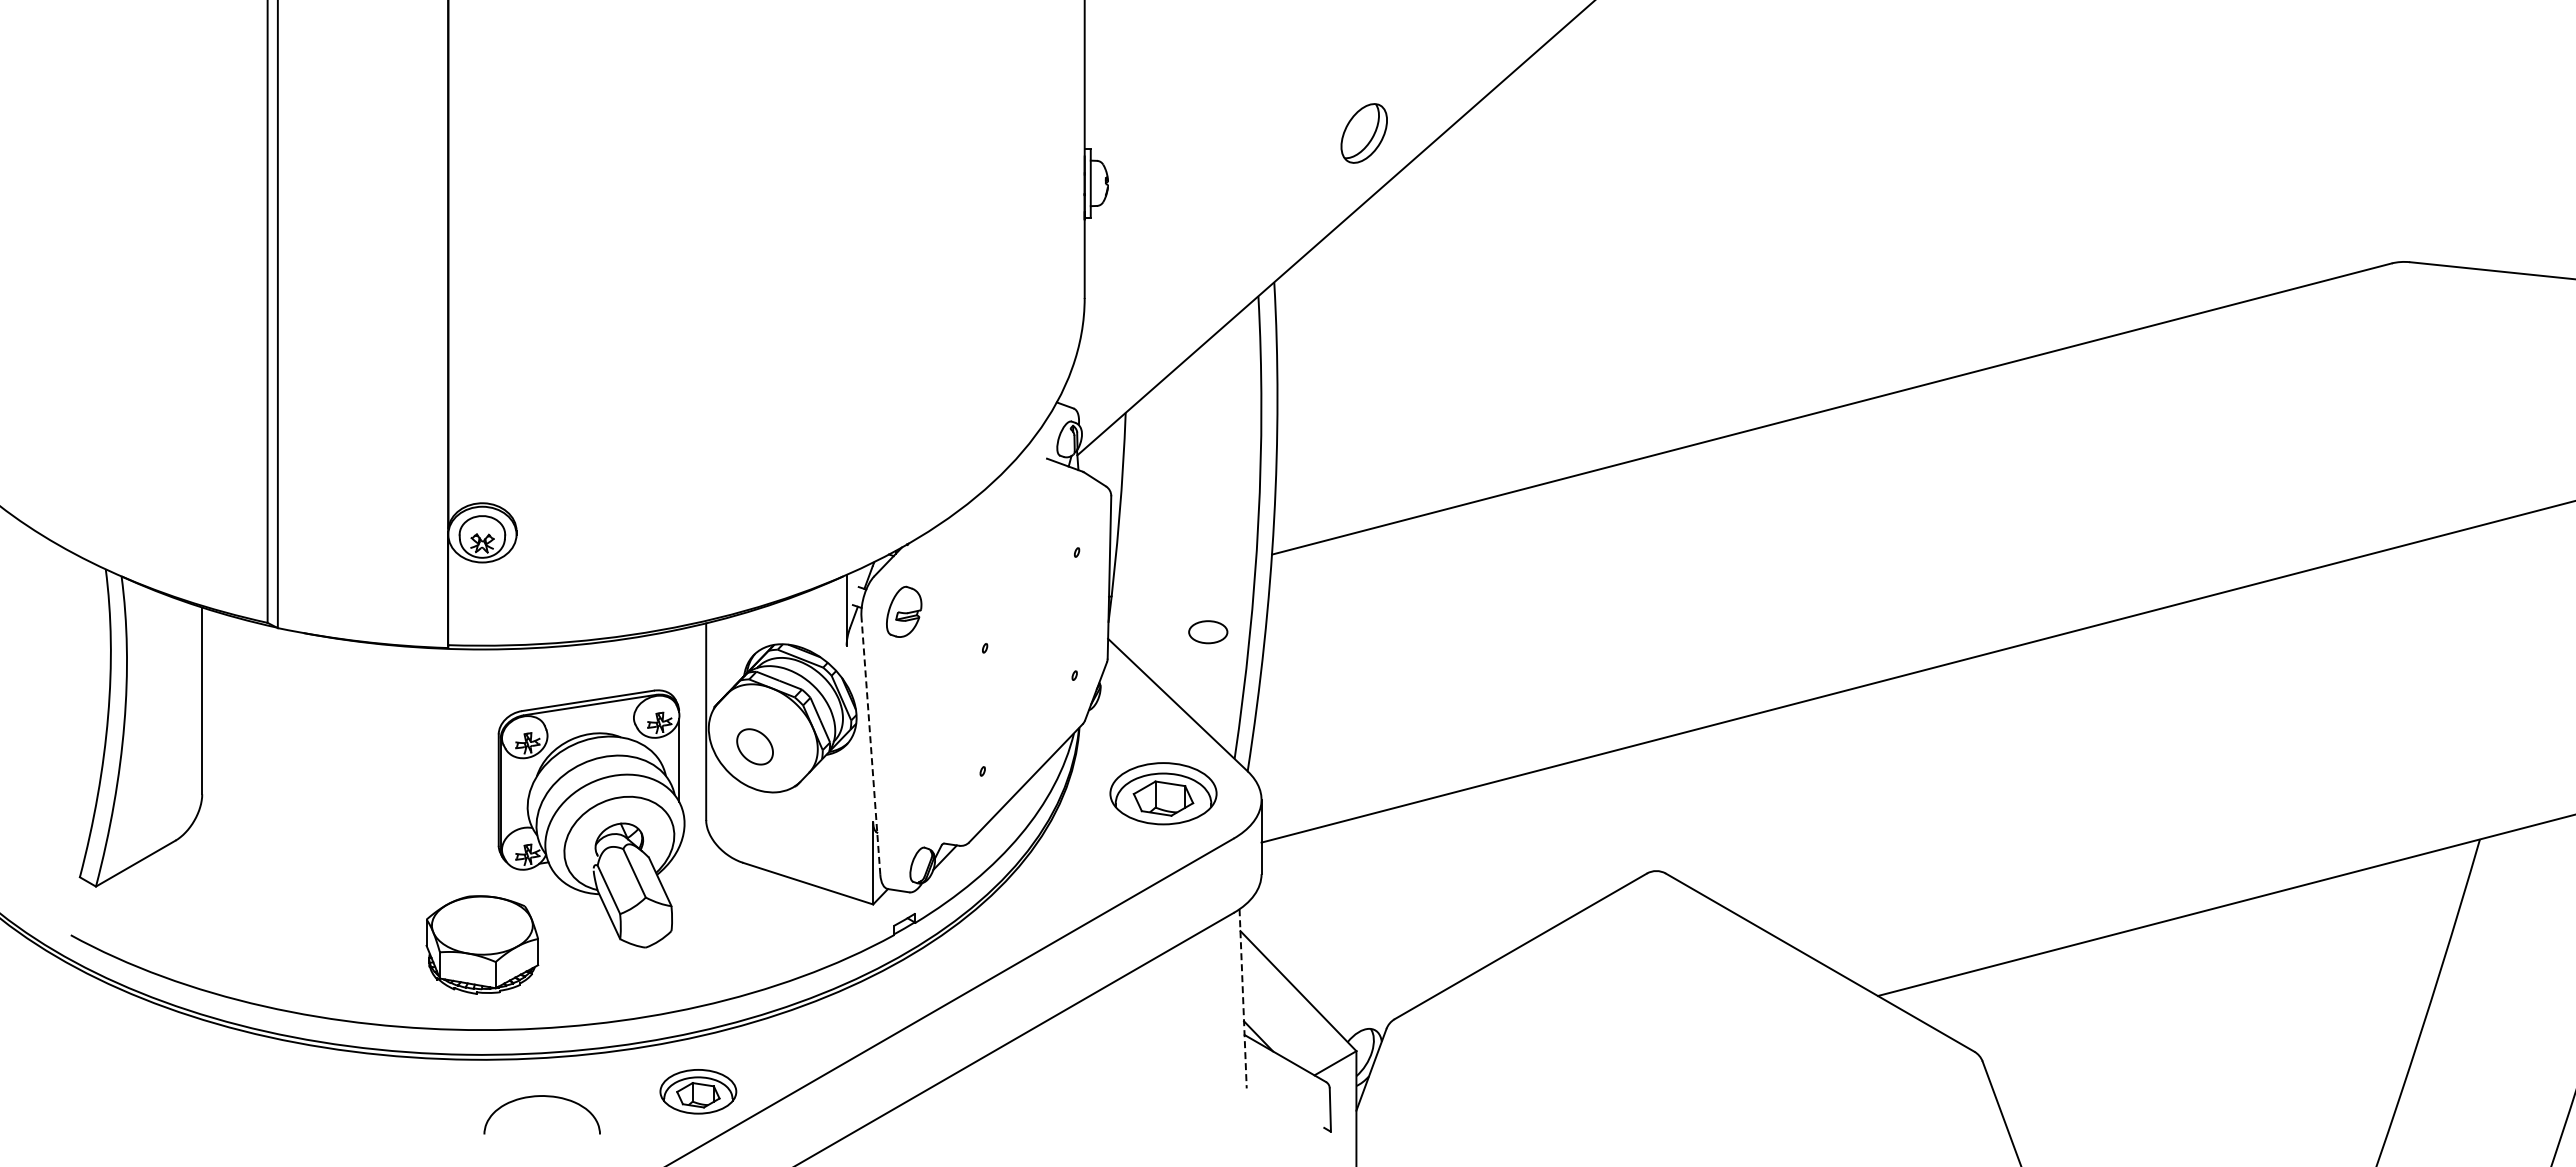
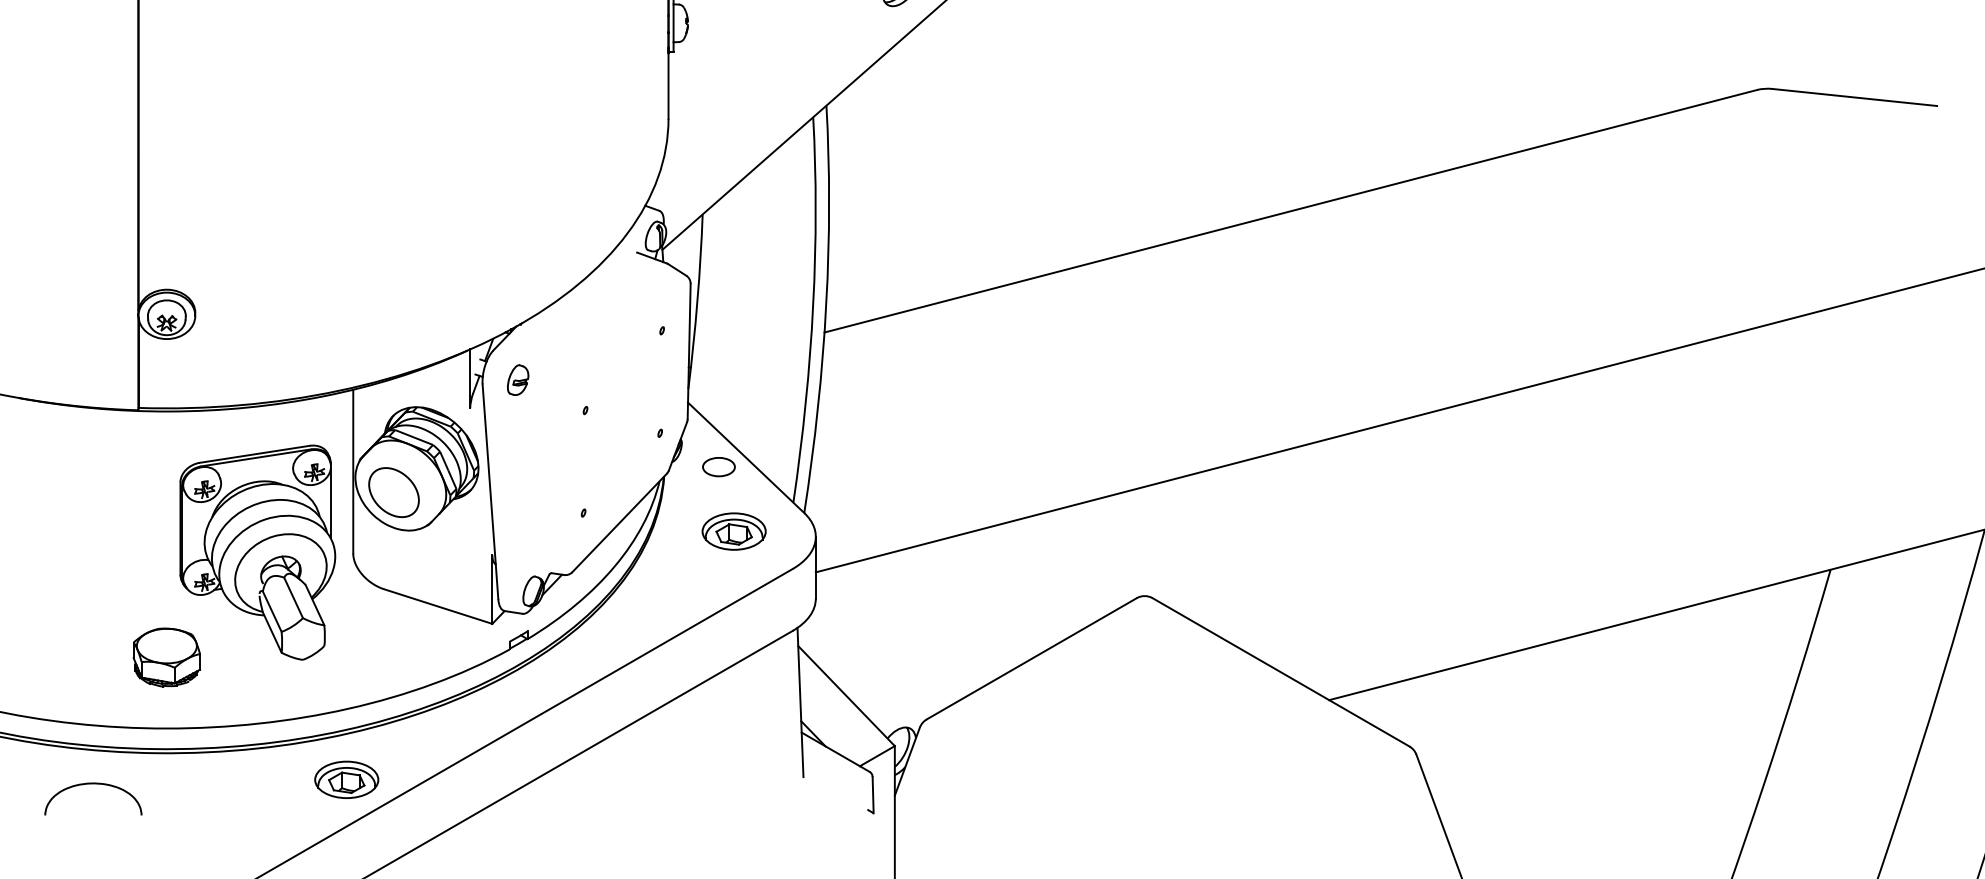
part: (903, 611) -> (517, 379), size x0.71
part: (1208, 632) -> (719, 467), moved
line: (870, 745) -> (490, 491), dashed -> solid
part: (754, 746) -> (393, 492), size x1.67
part: (1163, 793) -> (734, 531), size x0.71
part: (482, 944) -> (166, 657), size x0.71
line: (1243, 998) -> (800, 702), dashed -> solid
curve: (536, 1097) -> (88, 784), moved

